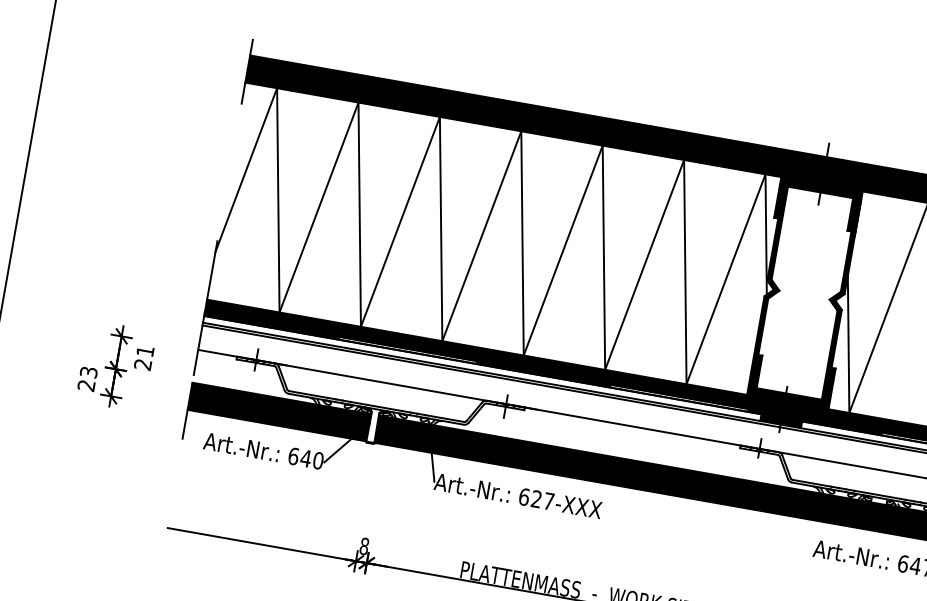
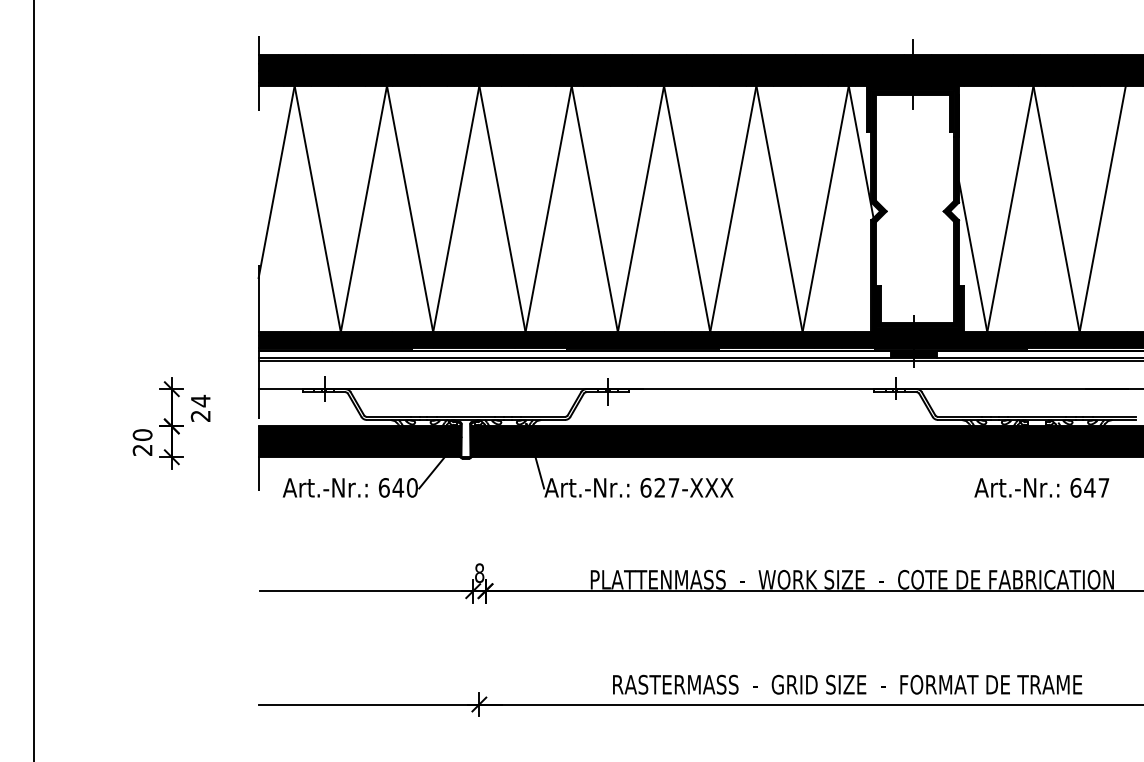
text: (145, 350) -> (200, 400), 21 -> 24
text: (88, 371) -> (142, 434), 23 -> 20

